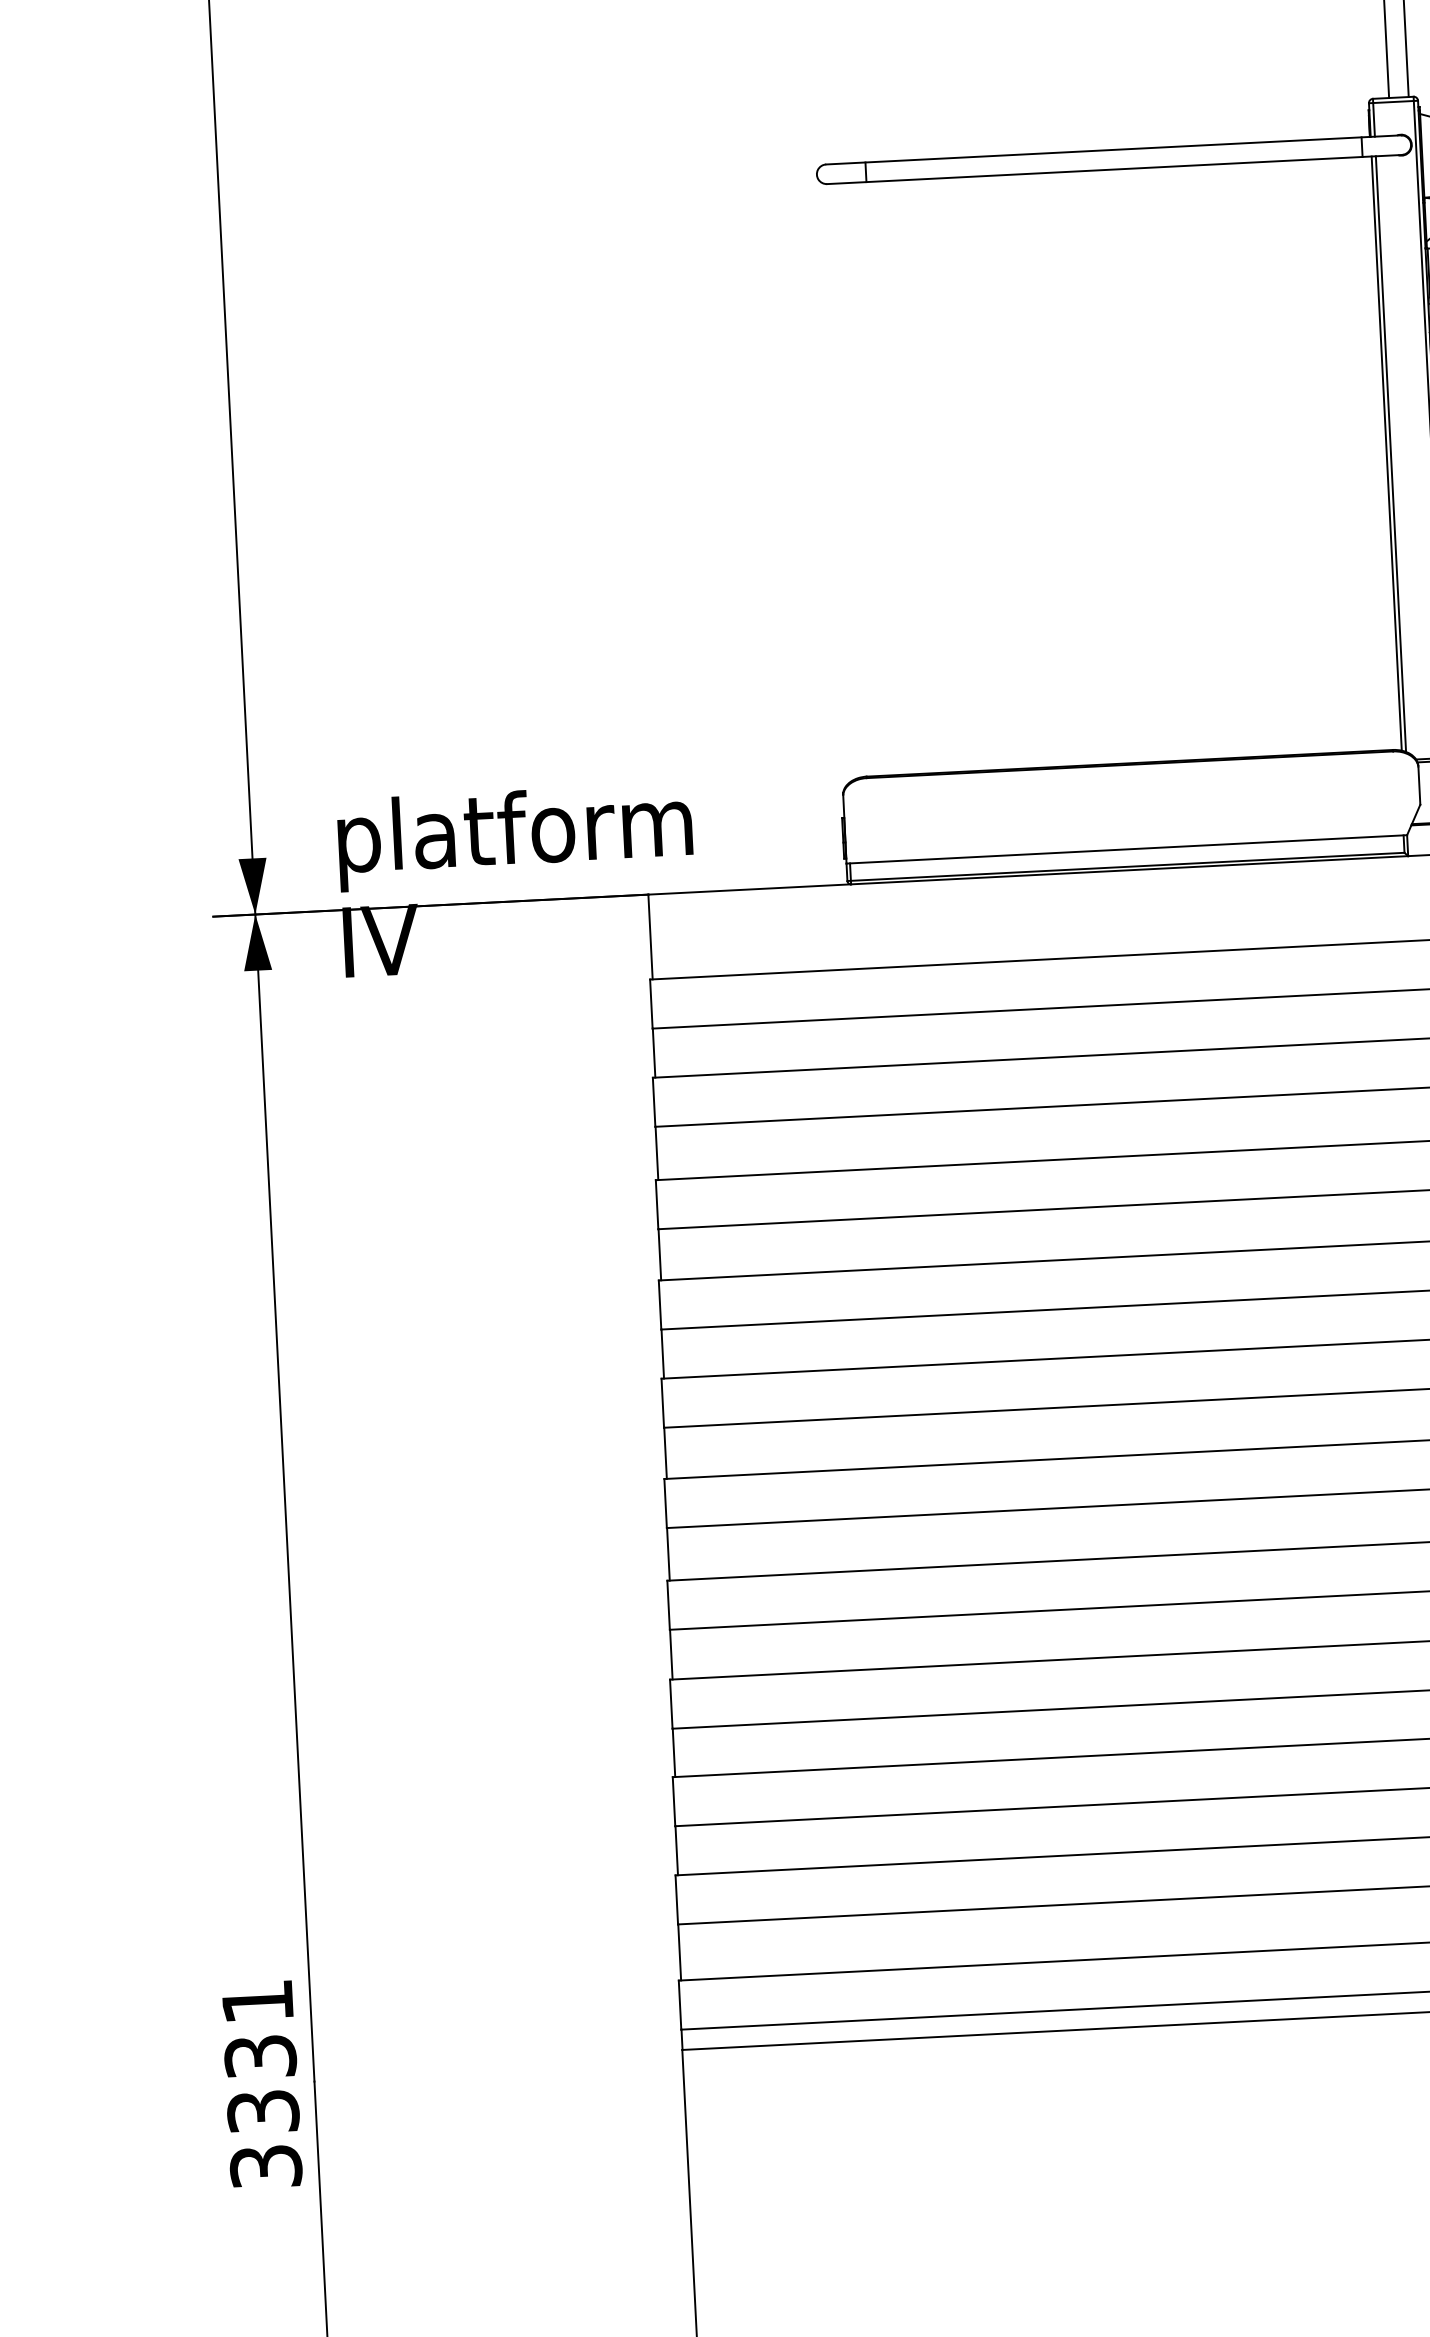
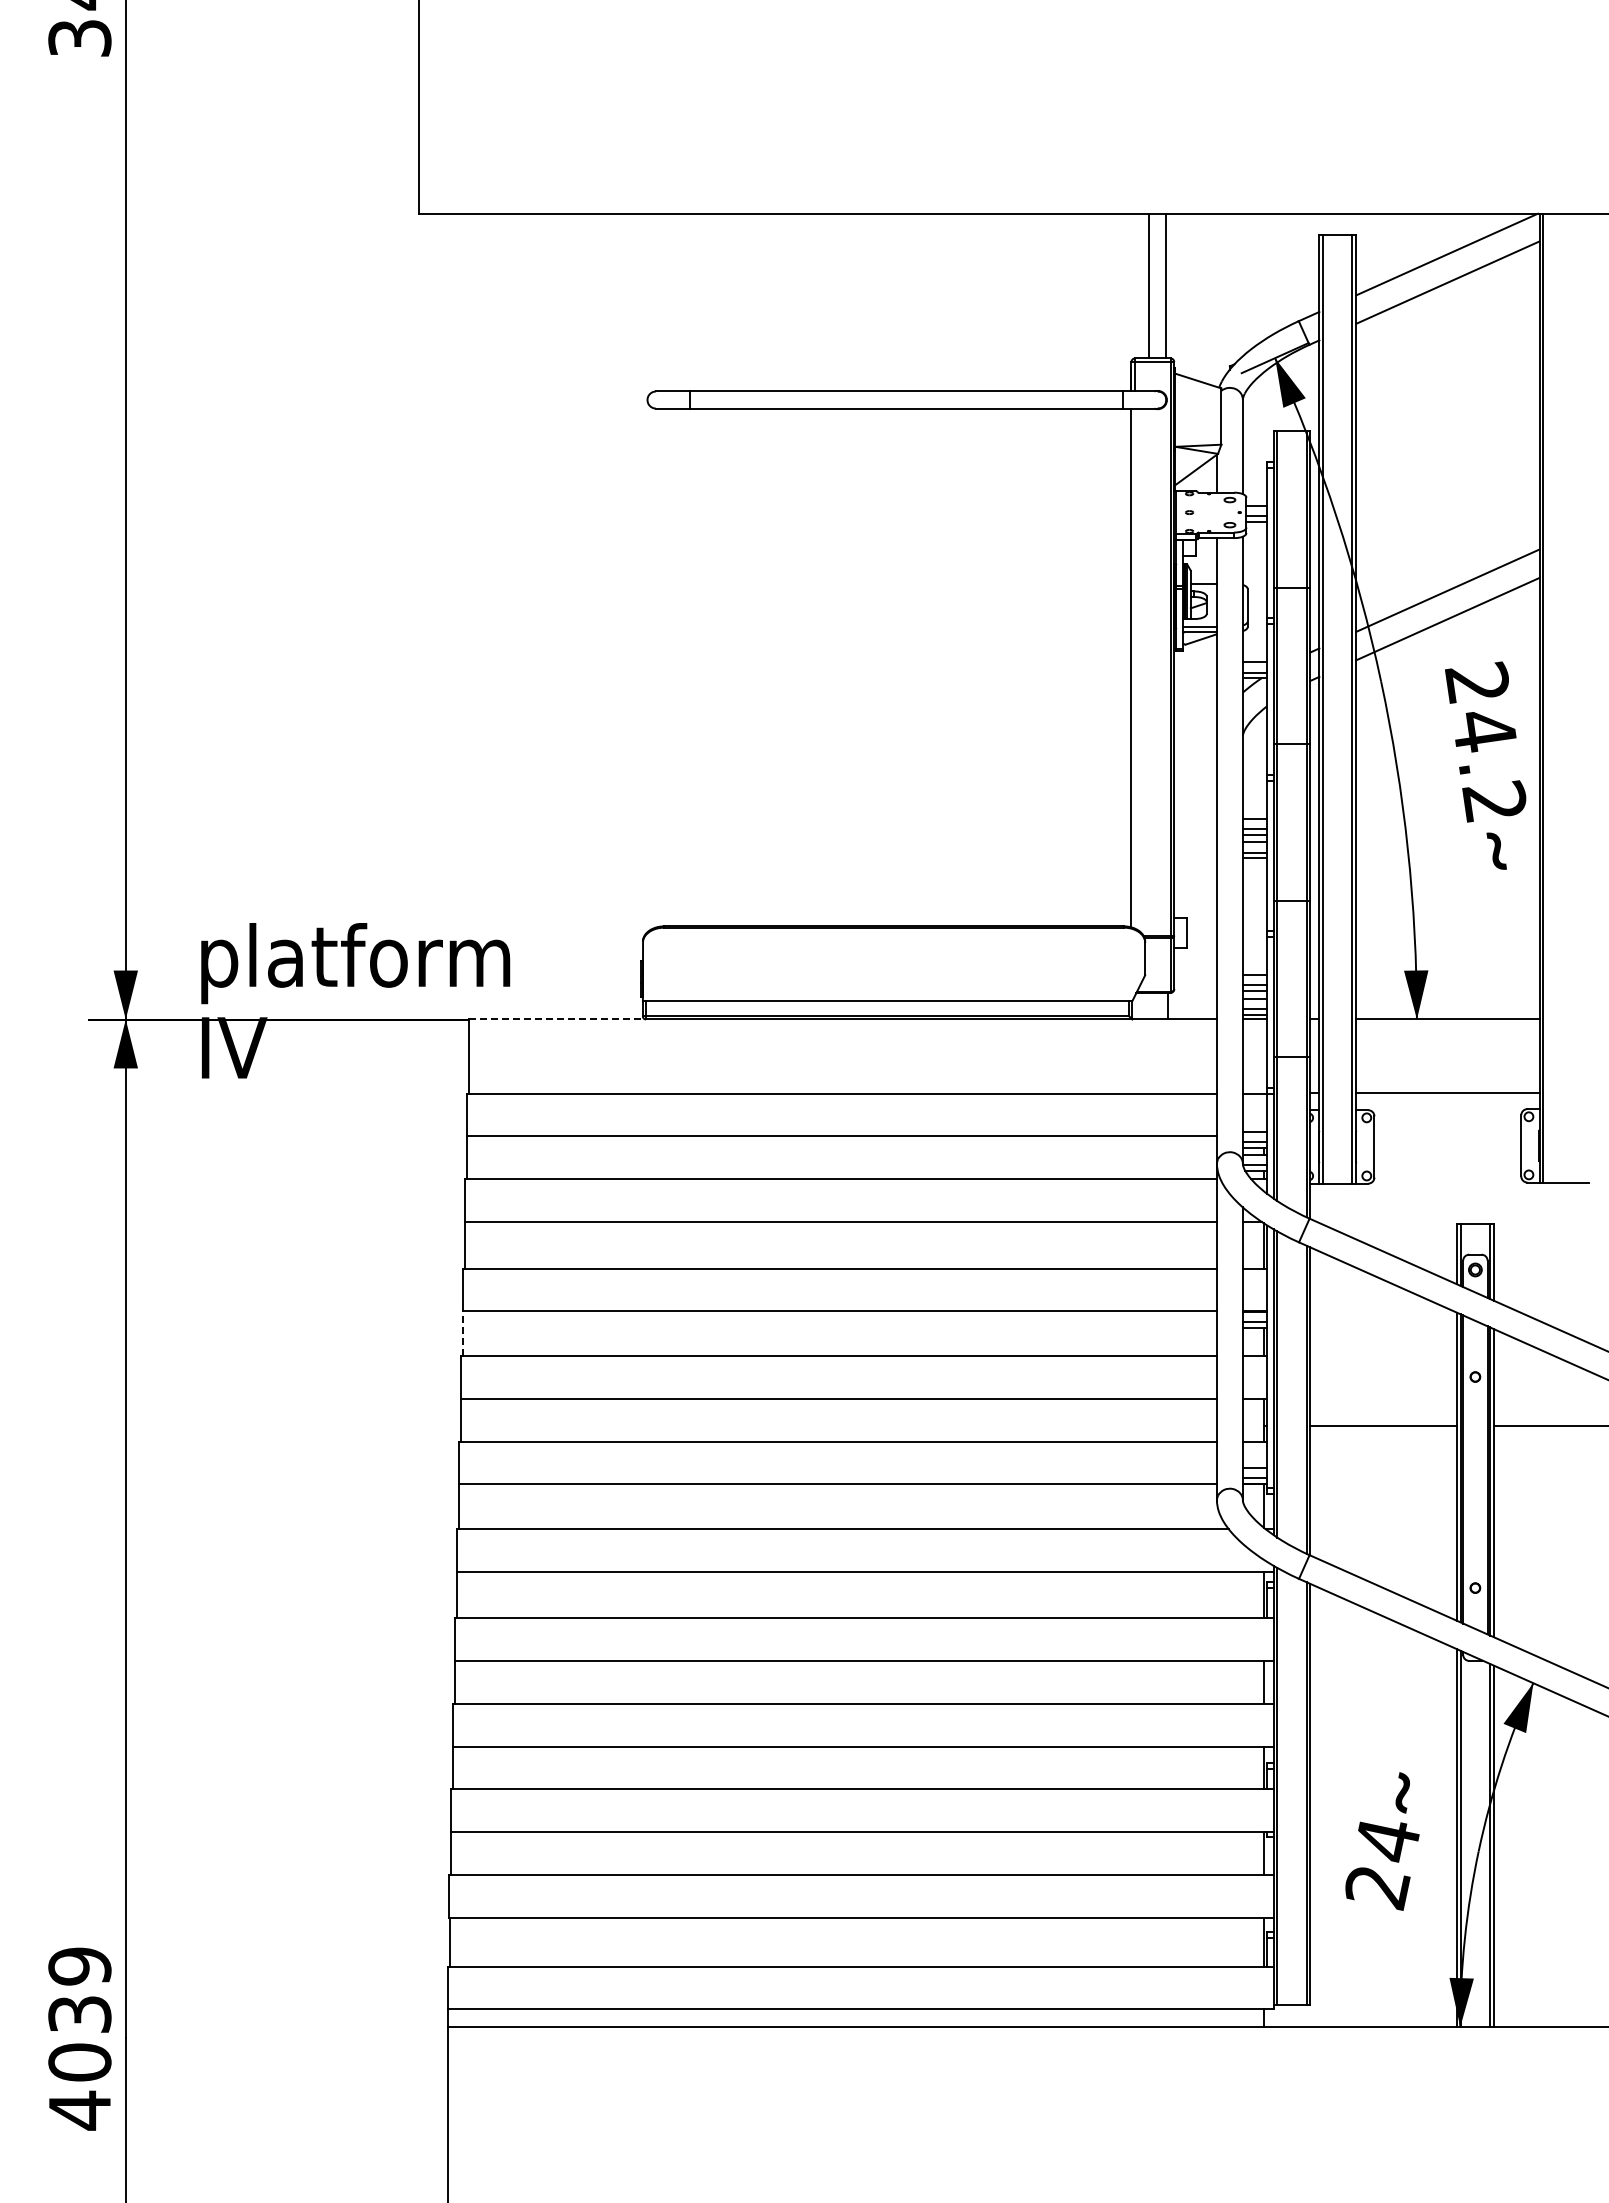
line: (1391, 453) -> (1135, 668), removed
line: (749, 889) -> (557, 1019), solid -> dashed
line: (660, 1254) -> (463, 1333), solid -> dashed
text: (261, 2084) -> (79, 2038), 3331 -> 4039

